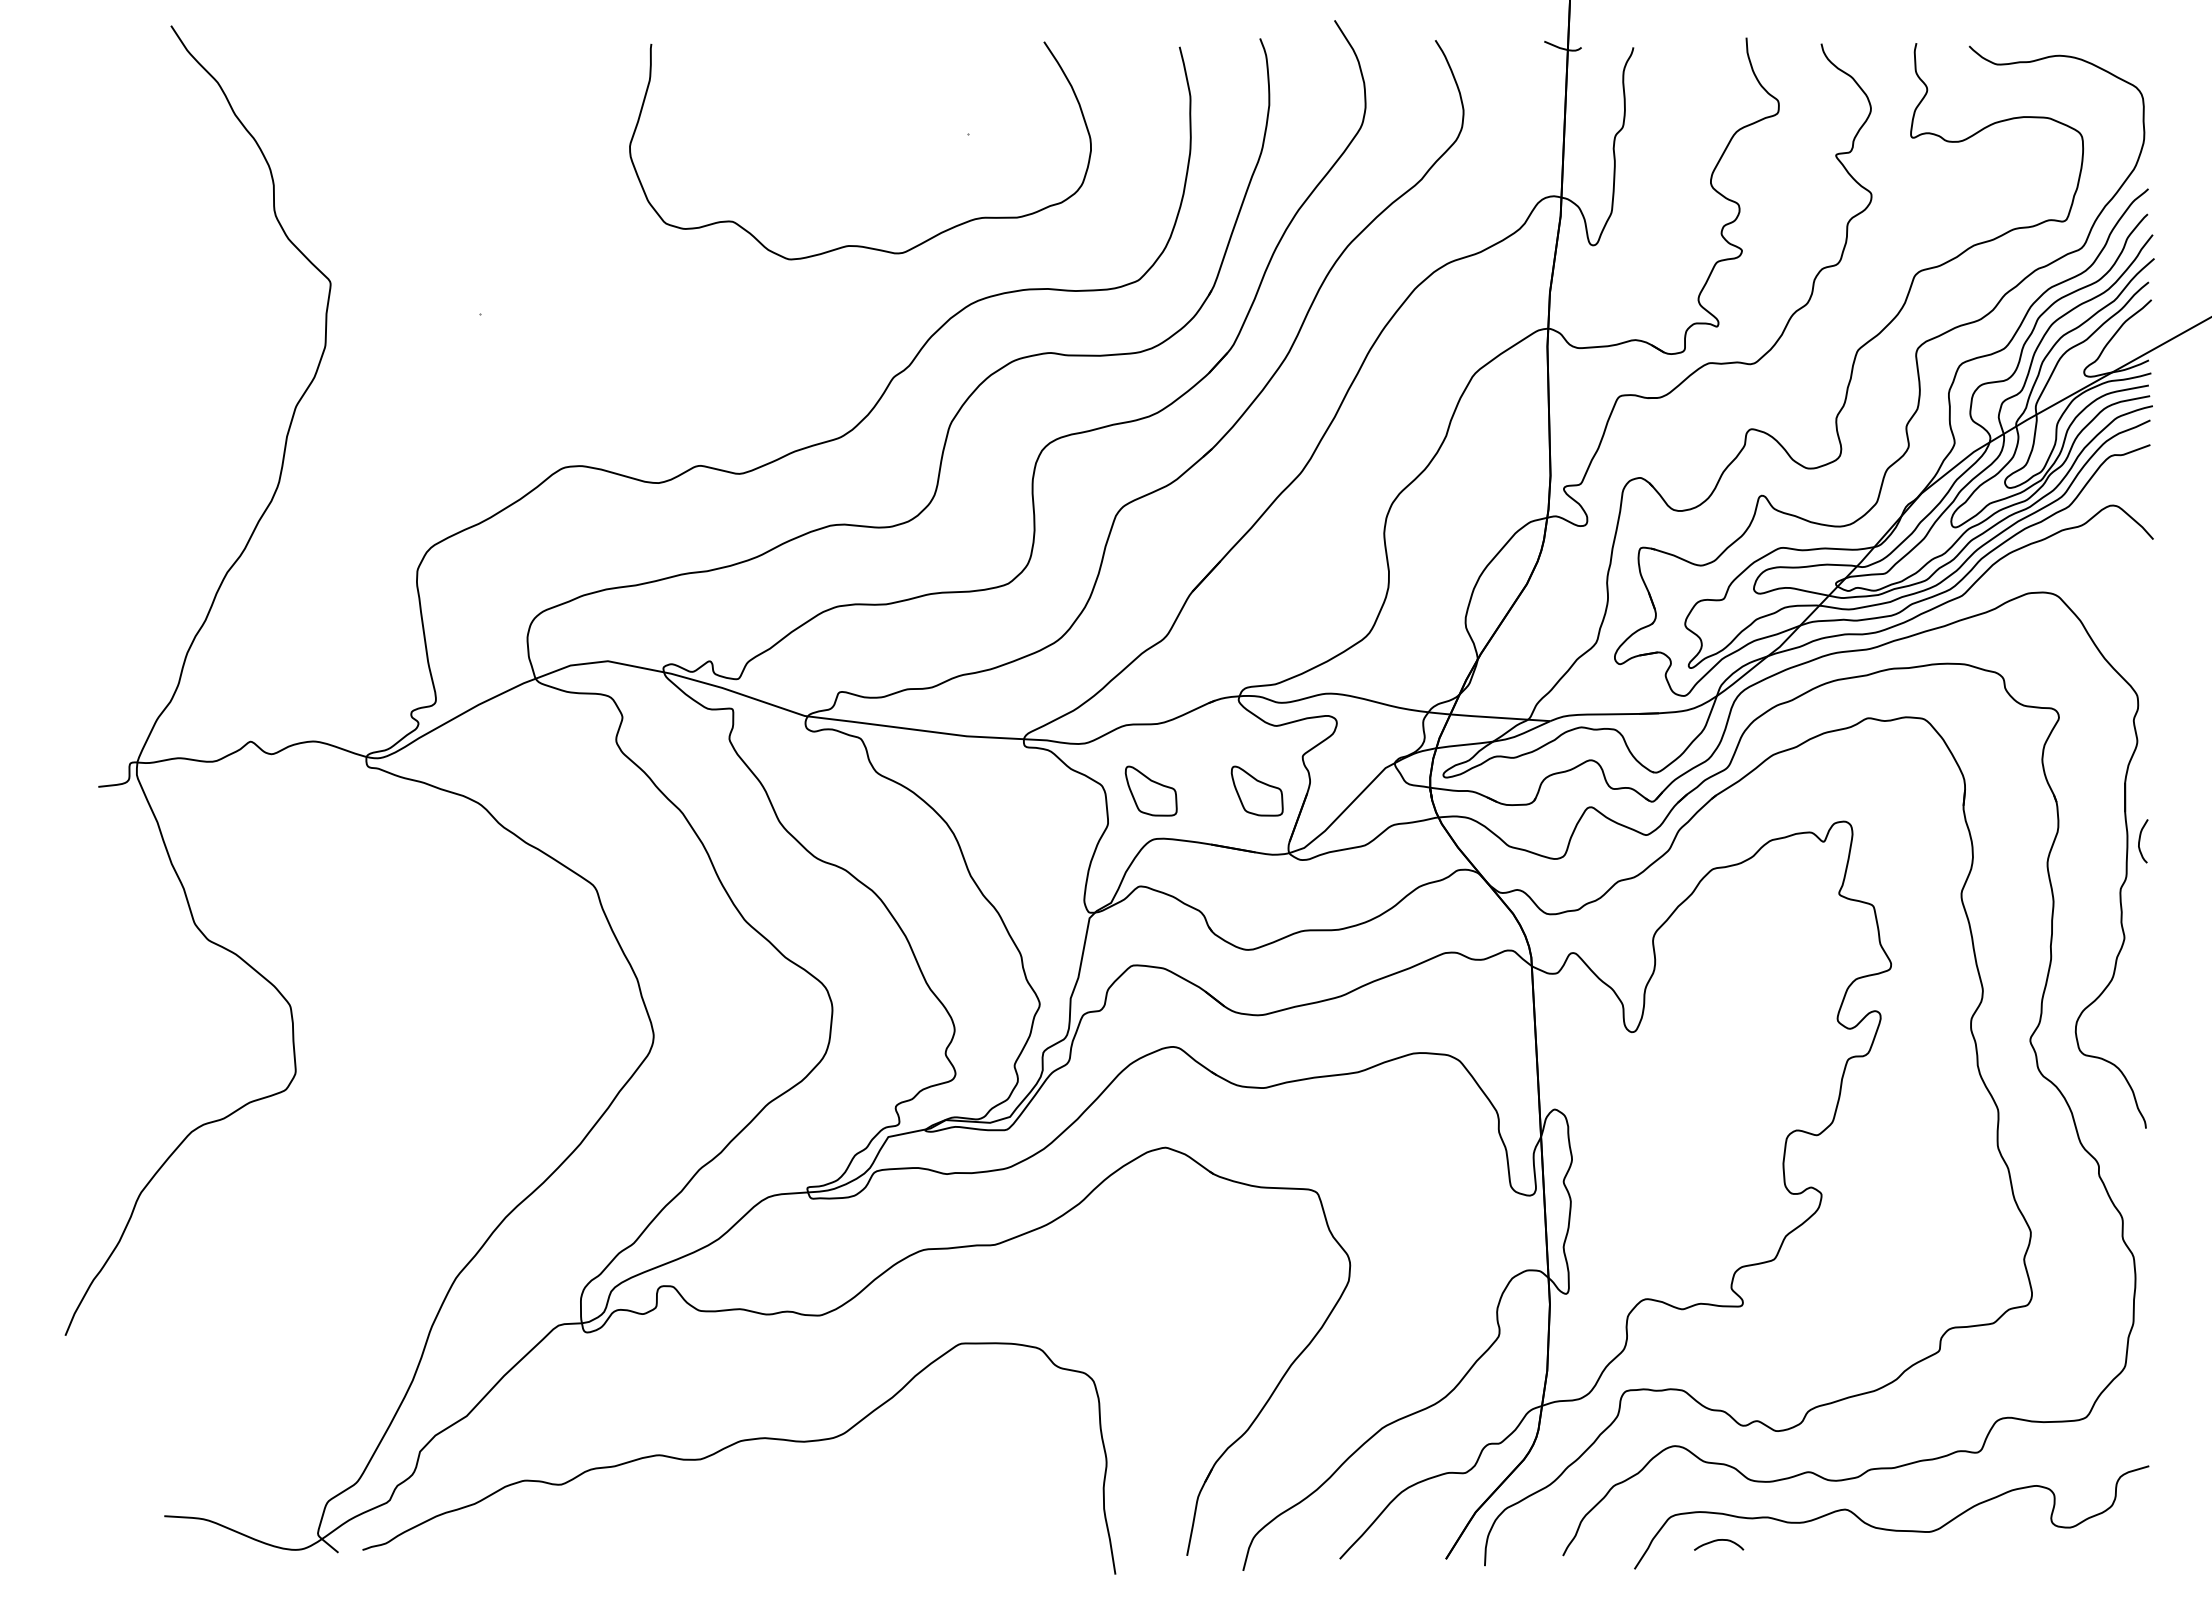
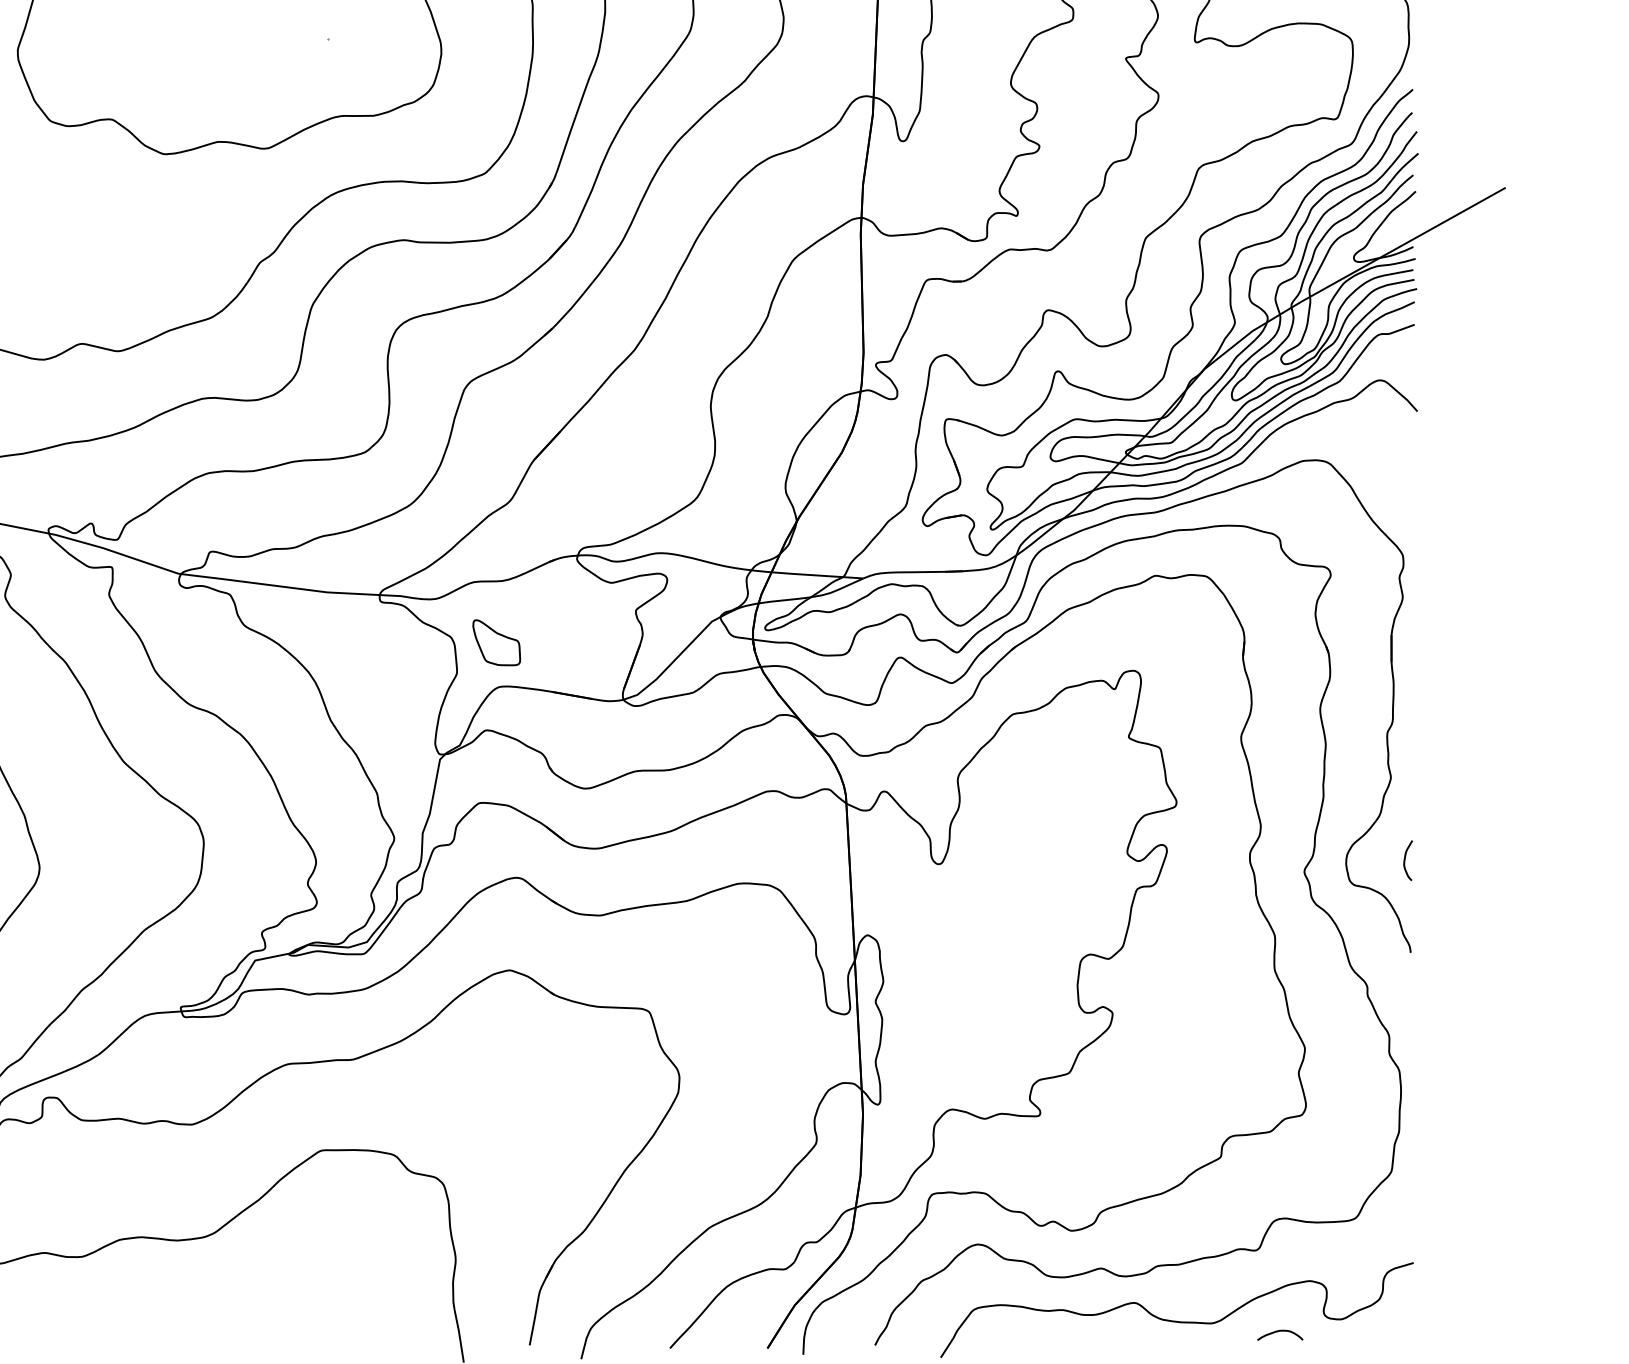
part: (1256, 790) -> (593, 642), removed
curve: (2140, 841) -> (1405, 860), moved
curve: (1717, 1541) -> (1278, 1332), moved

